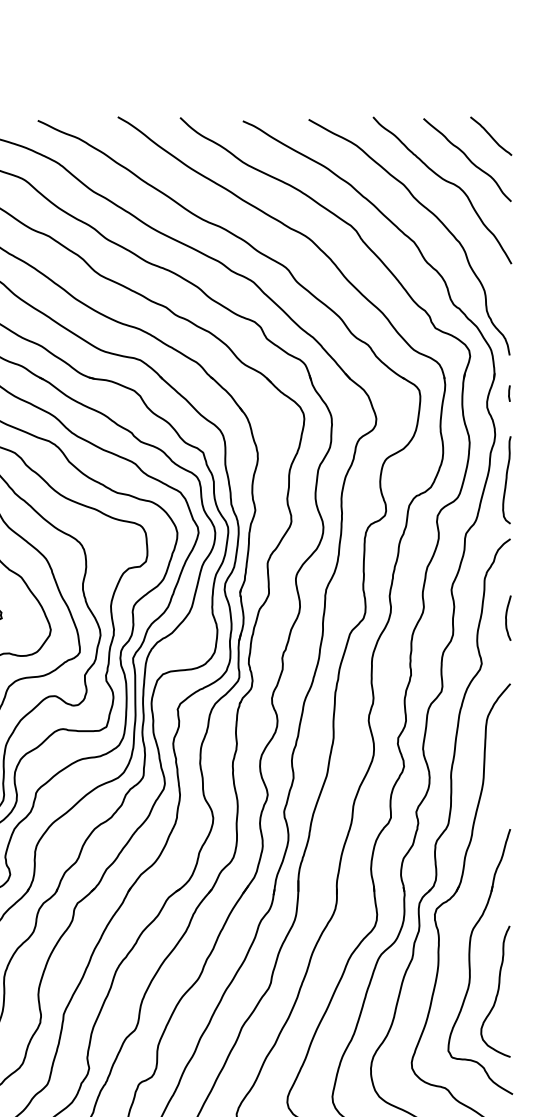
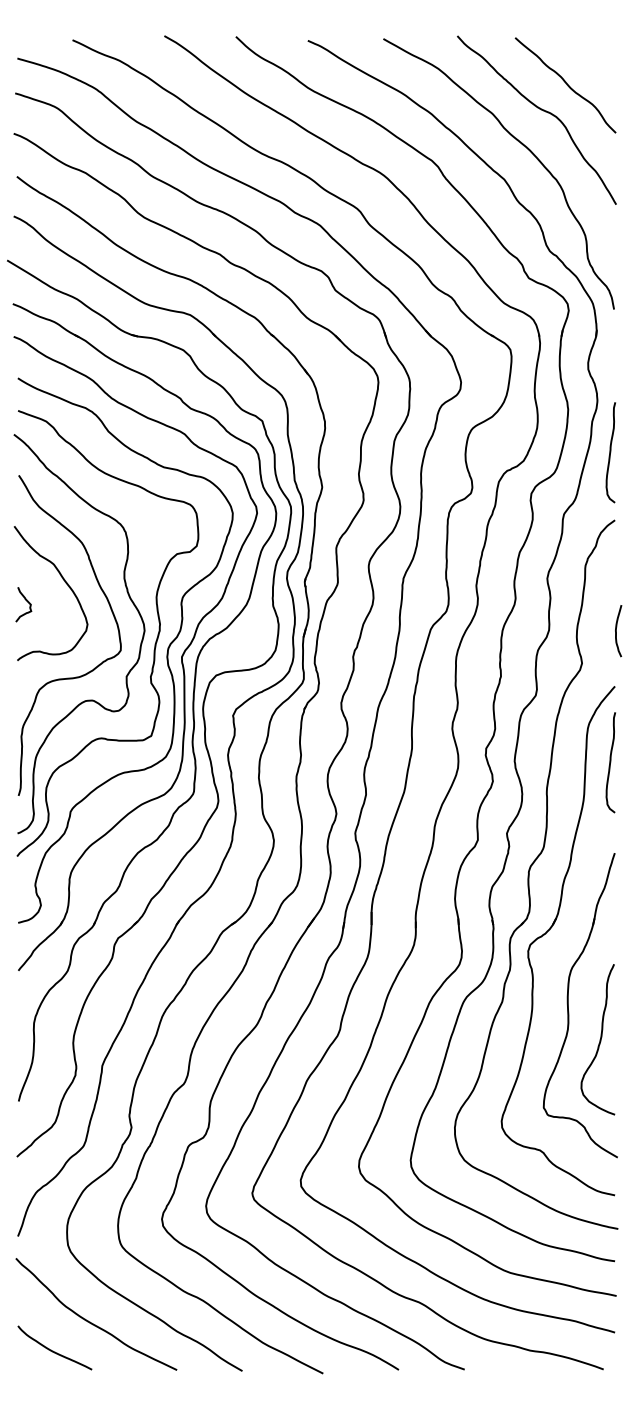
curve: (490, 135) -> (592, 57), removed
line: (509, 393) -> (613, 353), removed
curve: (506, 618) -> (616, 631), moved
curve: (506, 750) -> (610, 762), added

